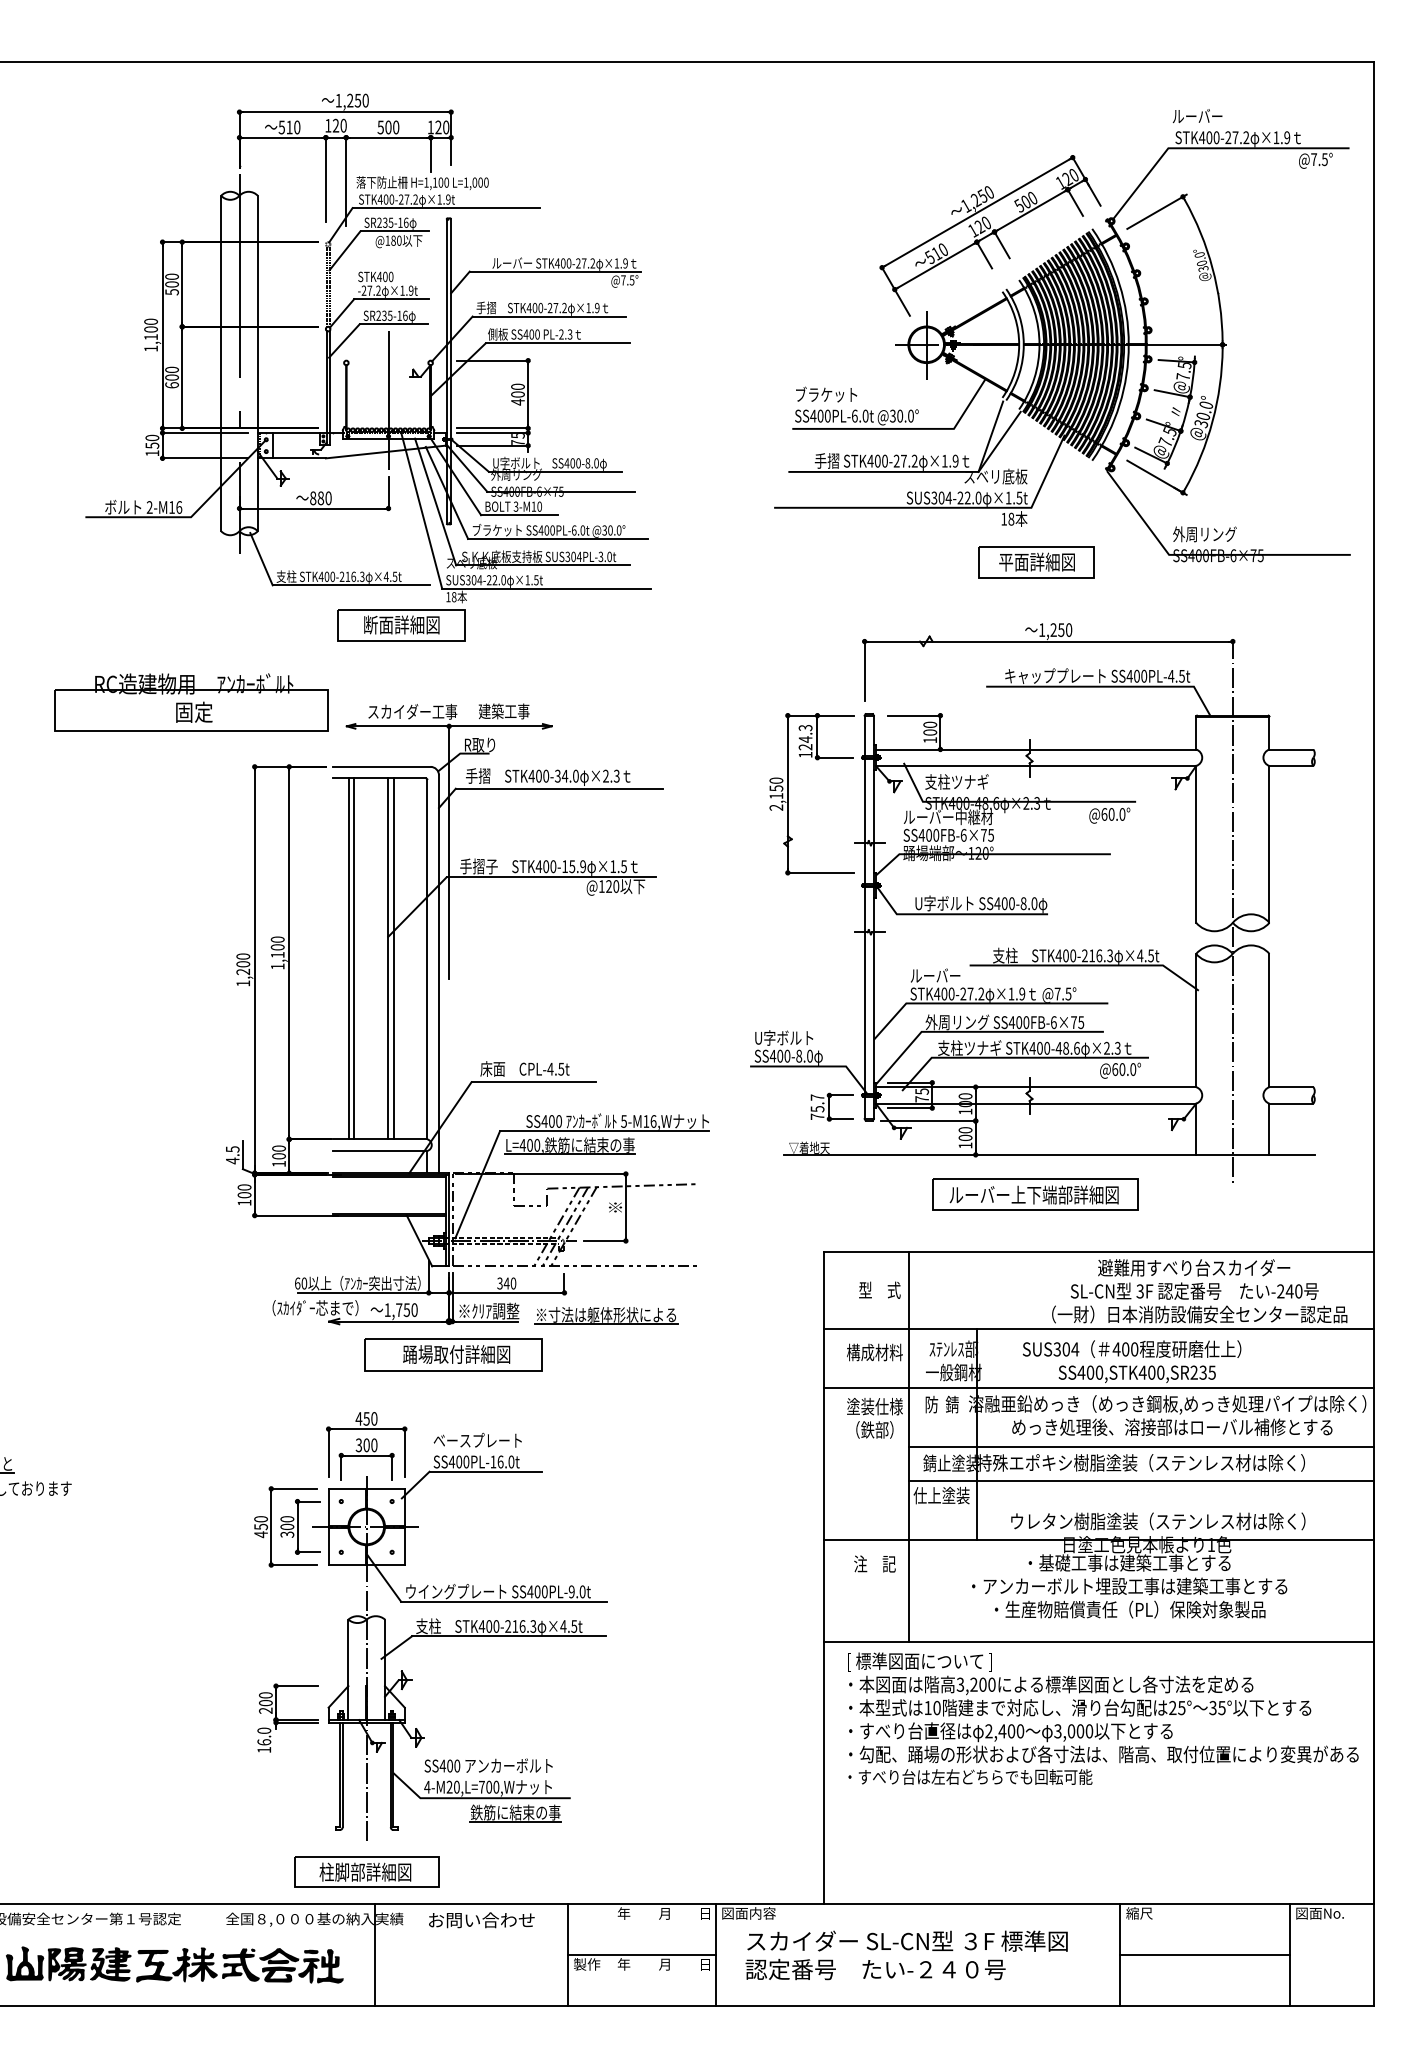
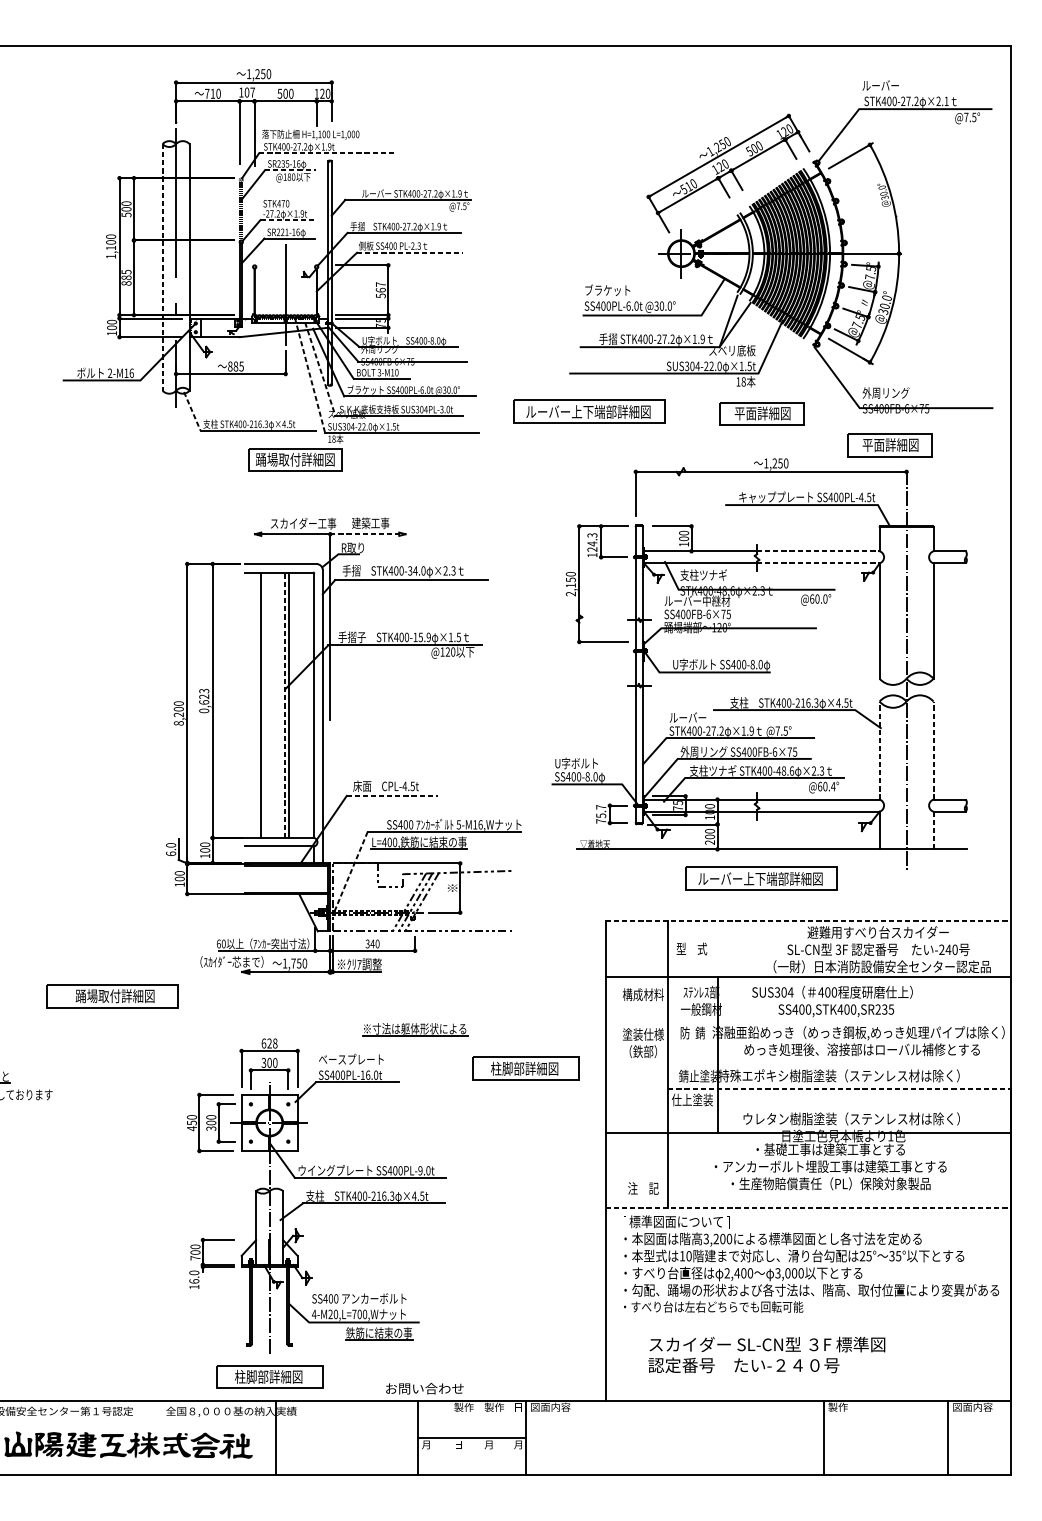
text: (339, 125) -> (249, 92), 120 -> 107
text: (281, 127) -> (206, 93), 510 -> 710
text: (1281, 137) -> (942, 101), ×1.9 -> ×2.1
line: (446, 208) -> (328, 153), solid -> dashed
line: (395, 231) -> (290, 170), solid -> dashed
text: (385, 276) -> (283, 203), STK400 -> STK470
line: (392, 299) -> (288, 220), solid -> dashed
text: (387, 315) -> (284, 232), SR235-16 -> SR221-16
line: (558, 343) -> (410, 252), solid -> dashed
line: (221, 363) -> (162, 267), solid -> dashed
text: (171, 377) -> (126, 277), 600 -> 885
text: (517, 394) -> (380, 290), 400 -> 567
text: (152, 445) -> (112, 327), 150 -> 100
text: (328, 498) -> (241, 366), 880 -> 885
line: (435, 502) -> (320, 369), solid -> dashed
line: (421, 510) -> (309, 375), solid -> dashed
line: (261, 559) -> (192, 411), solid -> dashed
part: (801, 559) -> (589, 411), added
part: (1210, 605) -> (890, 445), added
text: (401, 624) -> (295, 459), 断面詳細図 -> 踊場取付詳細図
part: (191, 702) -> (140, 516), removed
line: (500, 726) -> (368, 534), solid -> dashed
line: (1113, 749) -> (818, 551), solid -> dashed
line: (1113, 765) -> (818, 563), solid -> dashed
text: (277, 952) -> (204, 700), 1,100 -> 0,623
line: (348, 958) -> (256, 704), removed
line: (388, 958) -> (285, 704), solid -> dashed
text: (243, 983) -> (179, 723), 1,200 -> 8,200
line: (1196, 1020) -> (879, 750), solid -> dashed
line: (1269, 1020) -> (933, 750), solid -> dashed
text: (1133, 1069) -> (833, 786), @60.0° -> @60.4°
line: (534, 1082) -> (393, 796), solid -> dashed
line: (1269, 1129) -> (933, 830), solid -> dashed
text: (965, 1145) -> (709, 842), 100 -> 200
text: (232, 1155) -> (170, 849), 4.5 -> 6.0
line: (477, 1185) -> (351, 871), solid -> dashed
line: (1099, 1252) -> (808, 921), solid -> dashed
text: (879, 1289) -> (691, 948), moved
part: (606, 1315) -> (415, 1029), moved
part: (453, 1354) -> (112, 996), moved
line: (1099, 1387) -> (808, 1020), removed
text: (366, 1418) -> (269, 1043), 450 -> 628
line: (1141, 1447) -> (839, 1064), removed
part: (714, 1452) -> (525, 1068), added
line: (1141, 1481) -> (839, 1089), solid -> dashed
text: (874, 1563) -> (643, 1188), moved
line: (1099, 1641) -> (808, 1207), solid -> dashed
text: (265, 1710) -> (195, 1257), 200 -> 700
text: (630, 1913) -> (463, 1407), 年 -> 製作
text: (672, 1913) -> (494, 1407), 月 -> 製作
text: (1139, 1913) -> (837, 1407), 縮尺 -> 製作
text: (1336, 1913) -> (982, 1407), 図面No. -> 図面内容
text: (481, 1920) -> (424, 1388), moved
text: (906, 1955) -> (766, 1355), moved
line: (1204, 1955) -> (885, 1438), removed
text: (587, 1964) -> (432, 1444), 製作 -> 月
text: (623, 1964) -> (458, 1444), 年 -> 日
text: (704, 1964) -> (518, 1444), 日 -> 月

